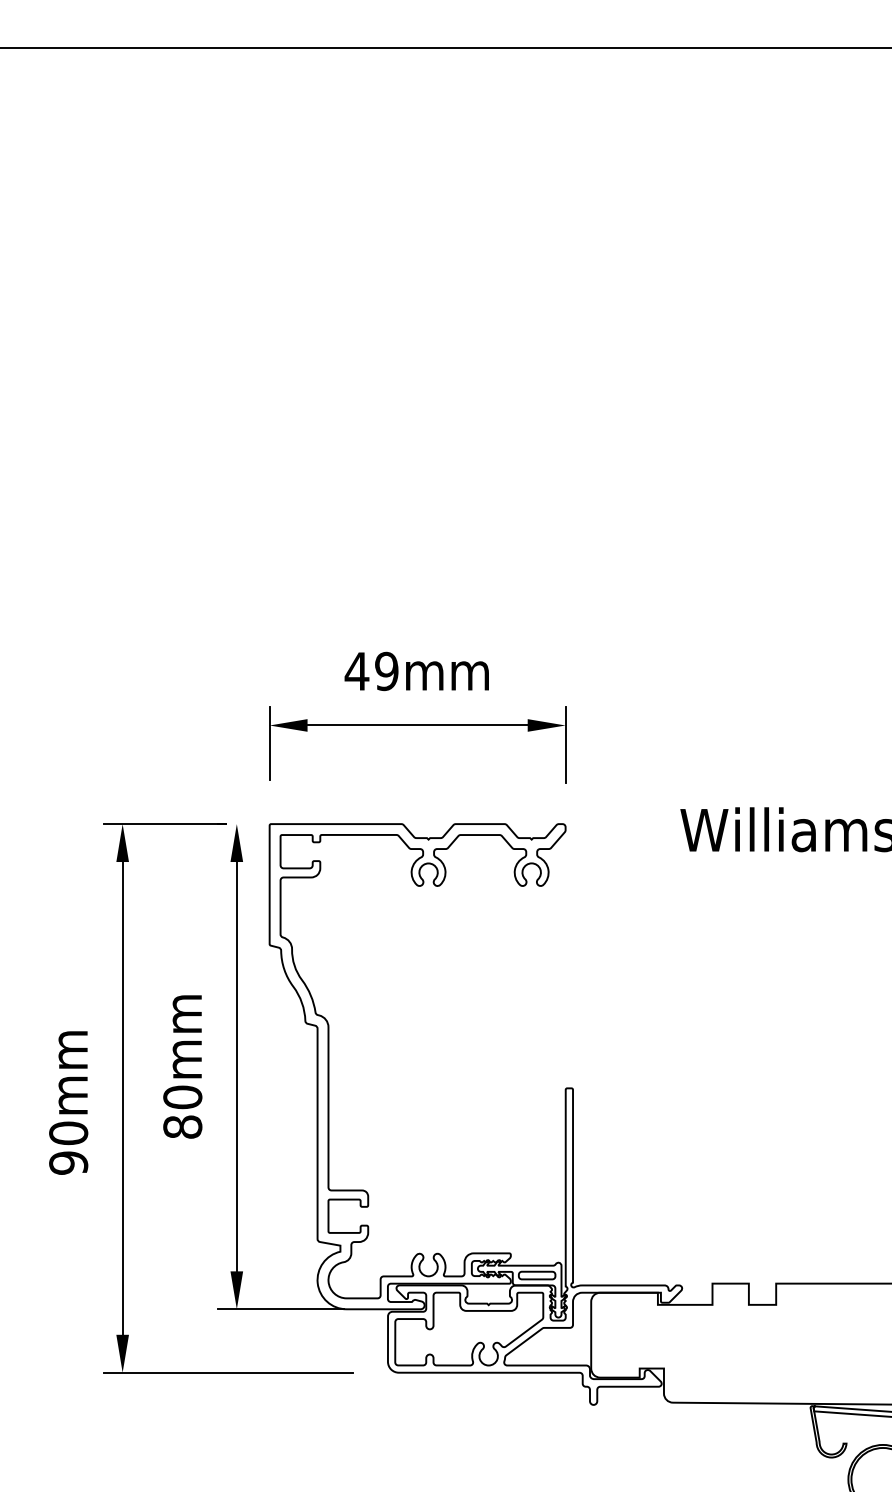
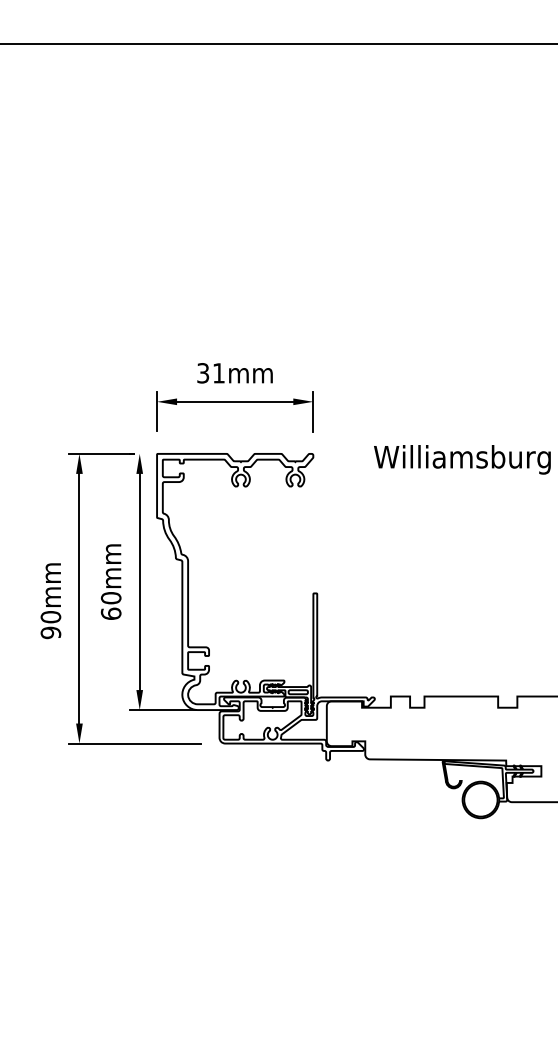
text: (370, 671) -> (210, 373), 49mm -> 31mm
text: (181, 1126) -> (110, 613), 80mm -> 60mm

